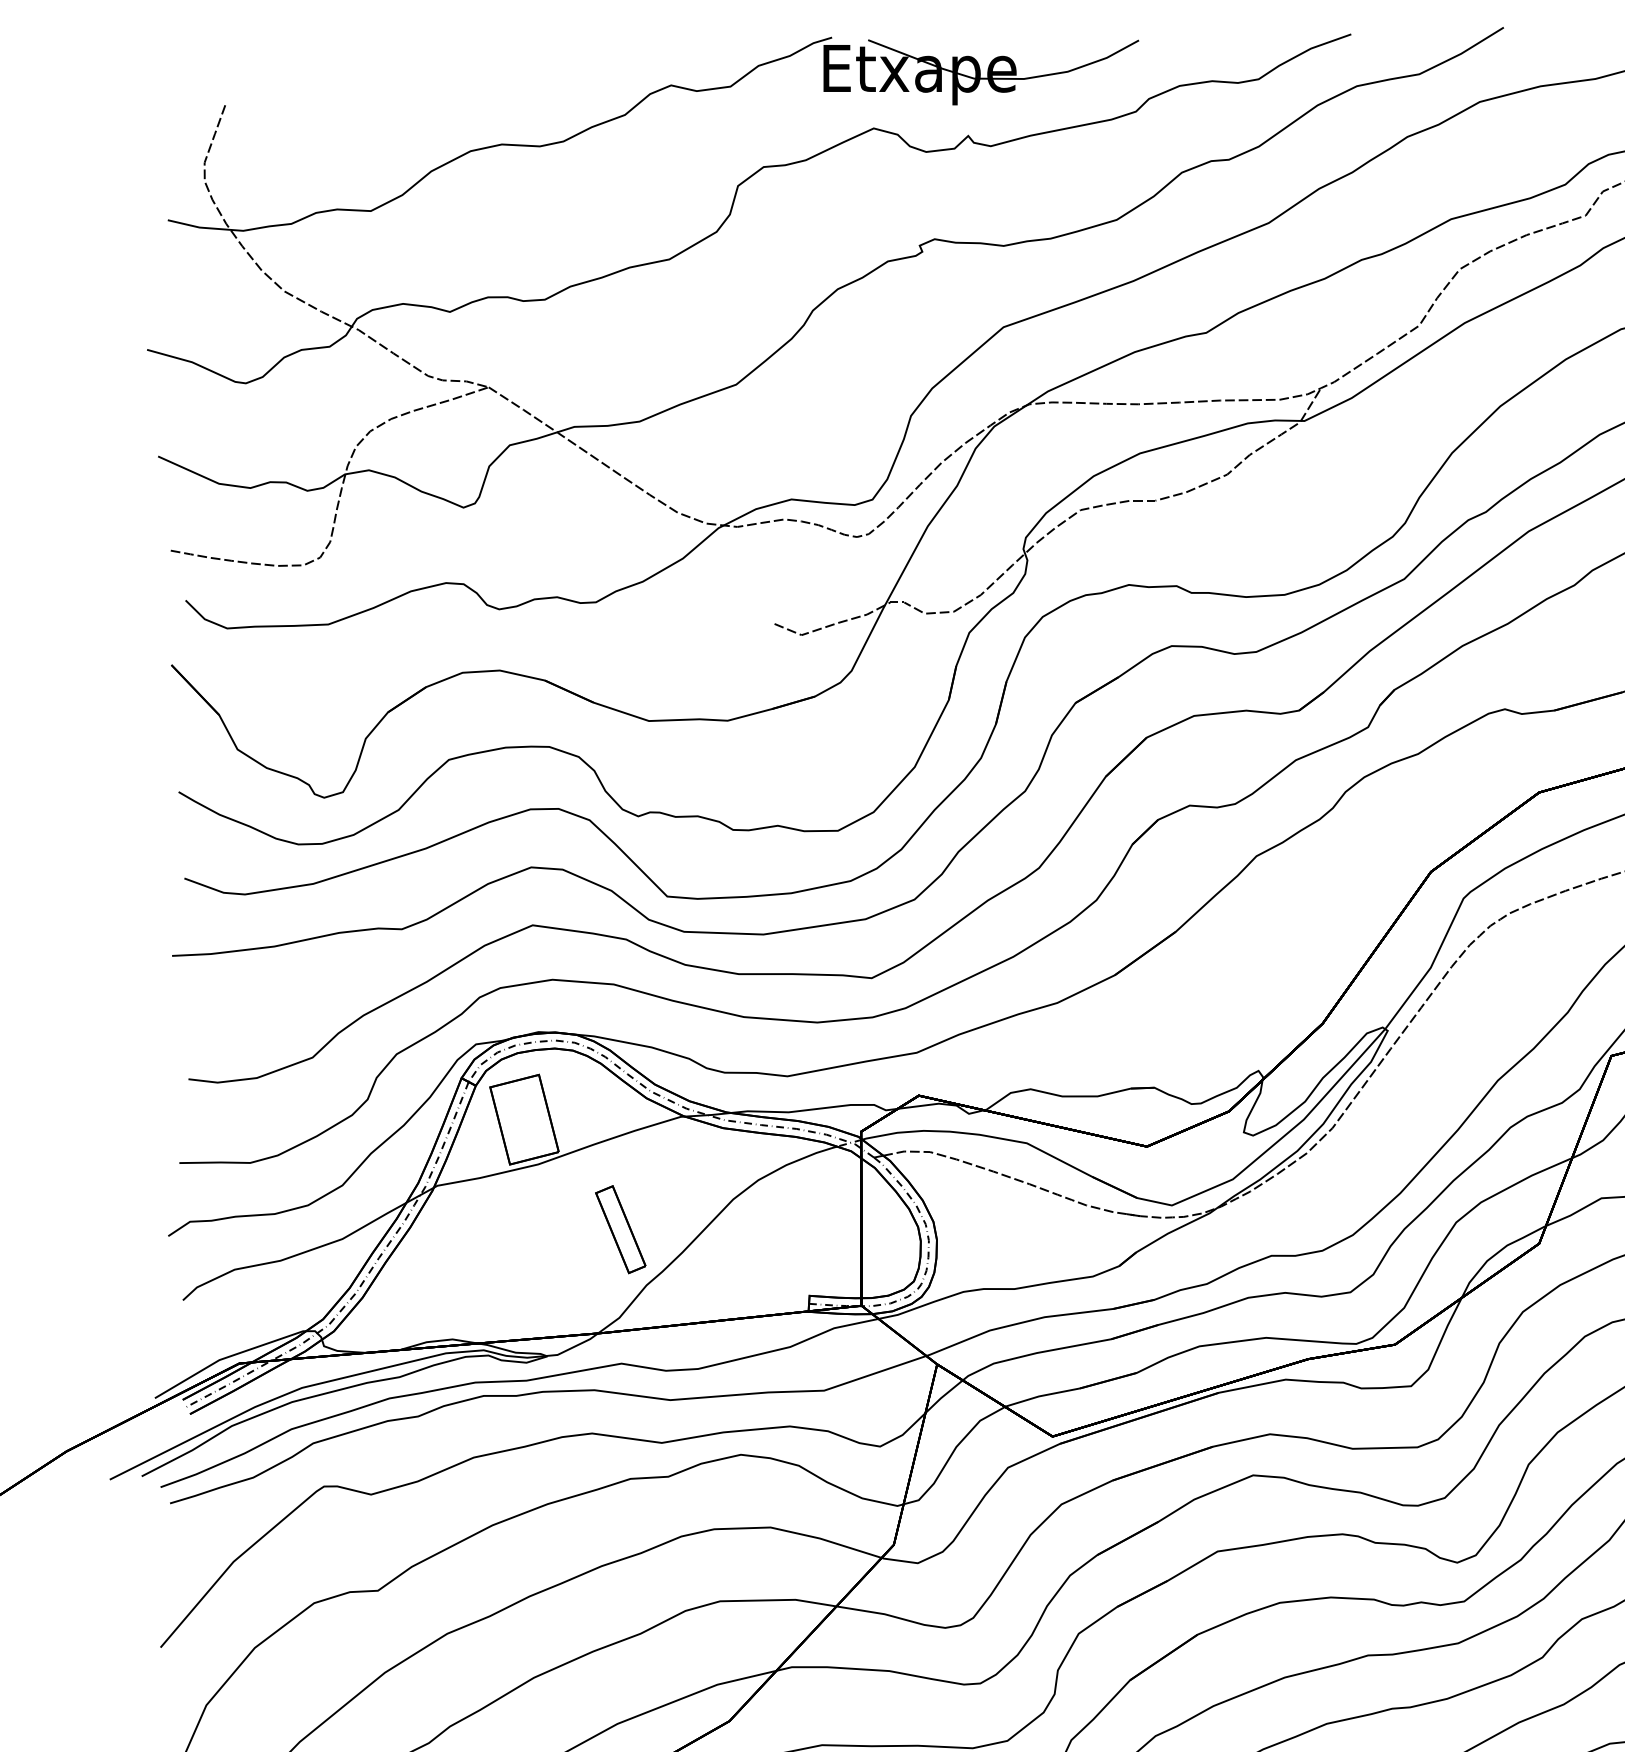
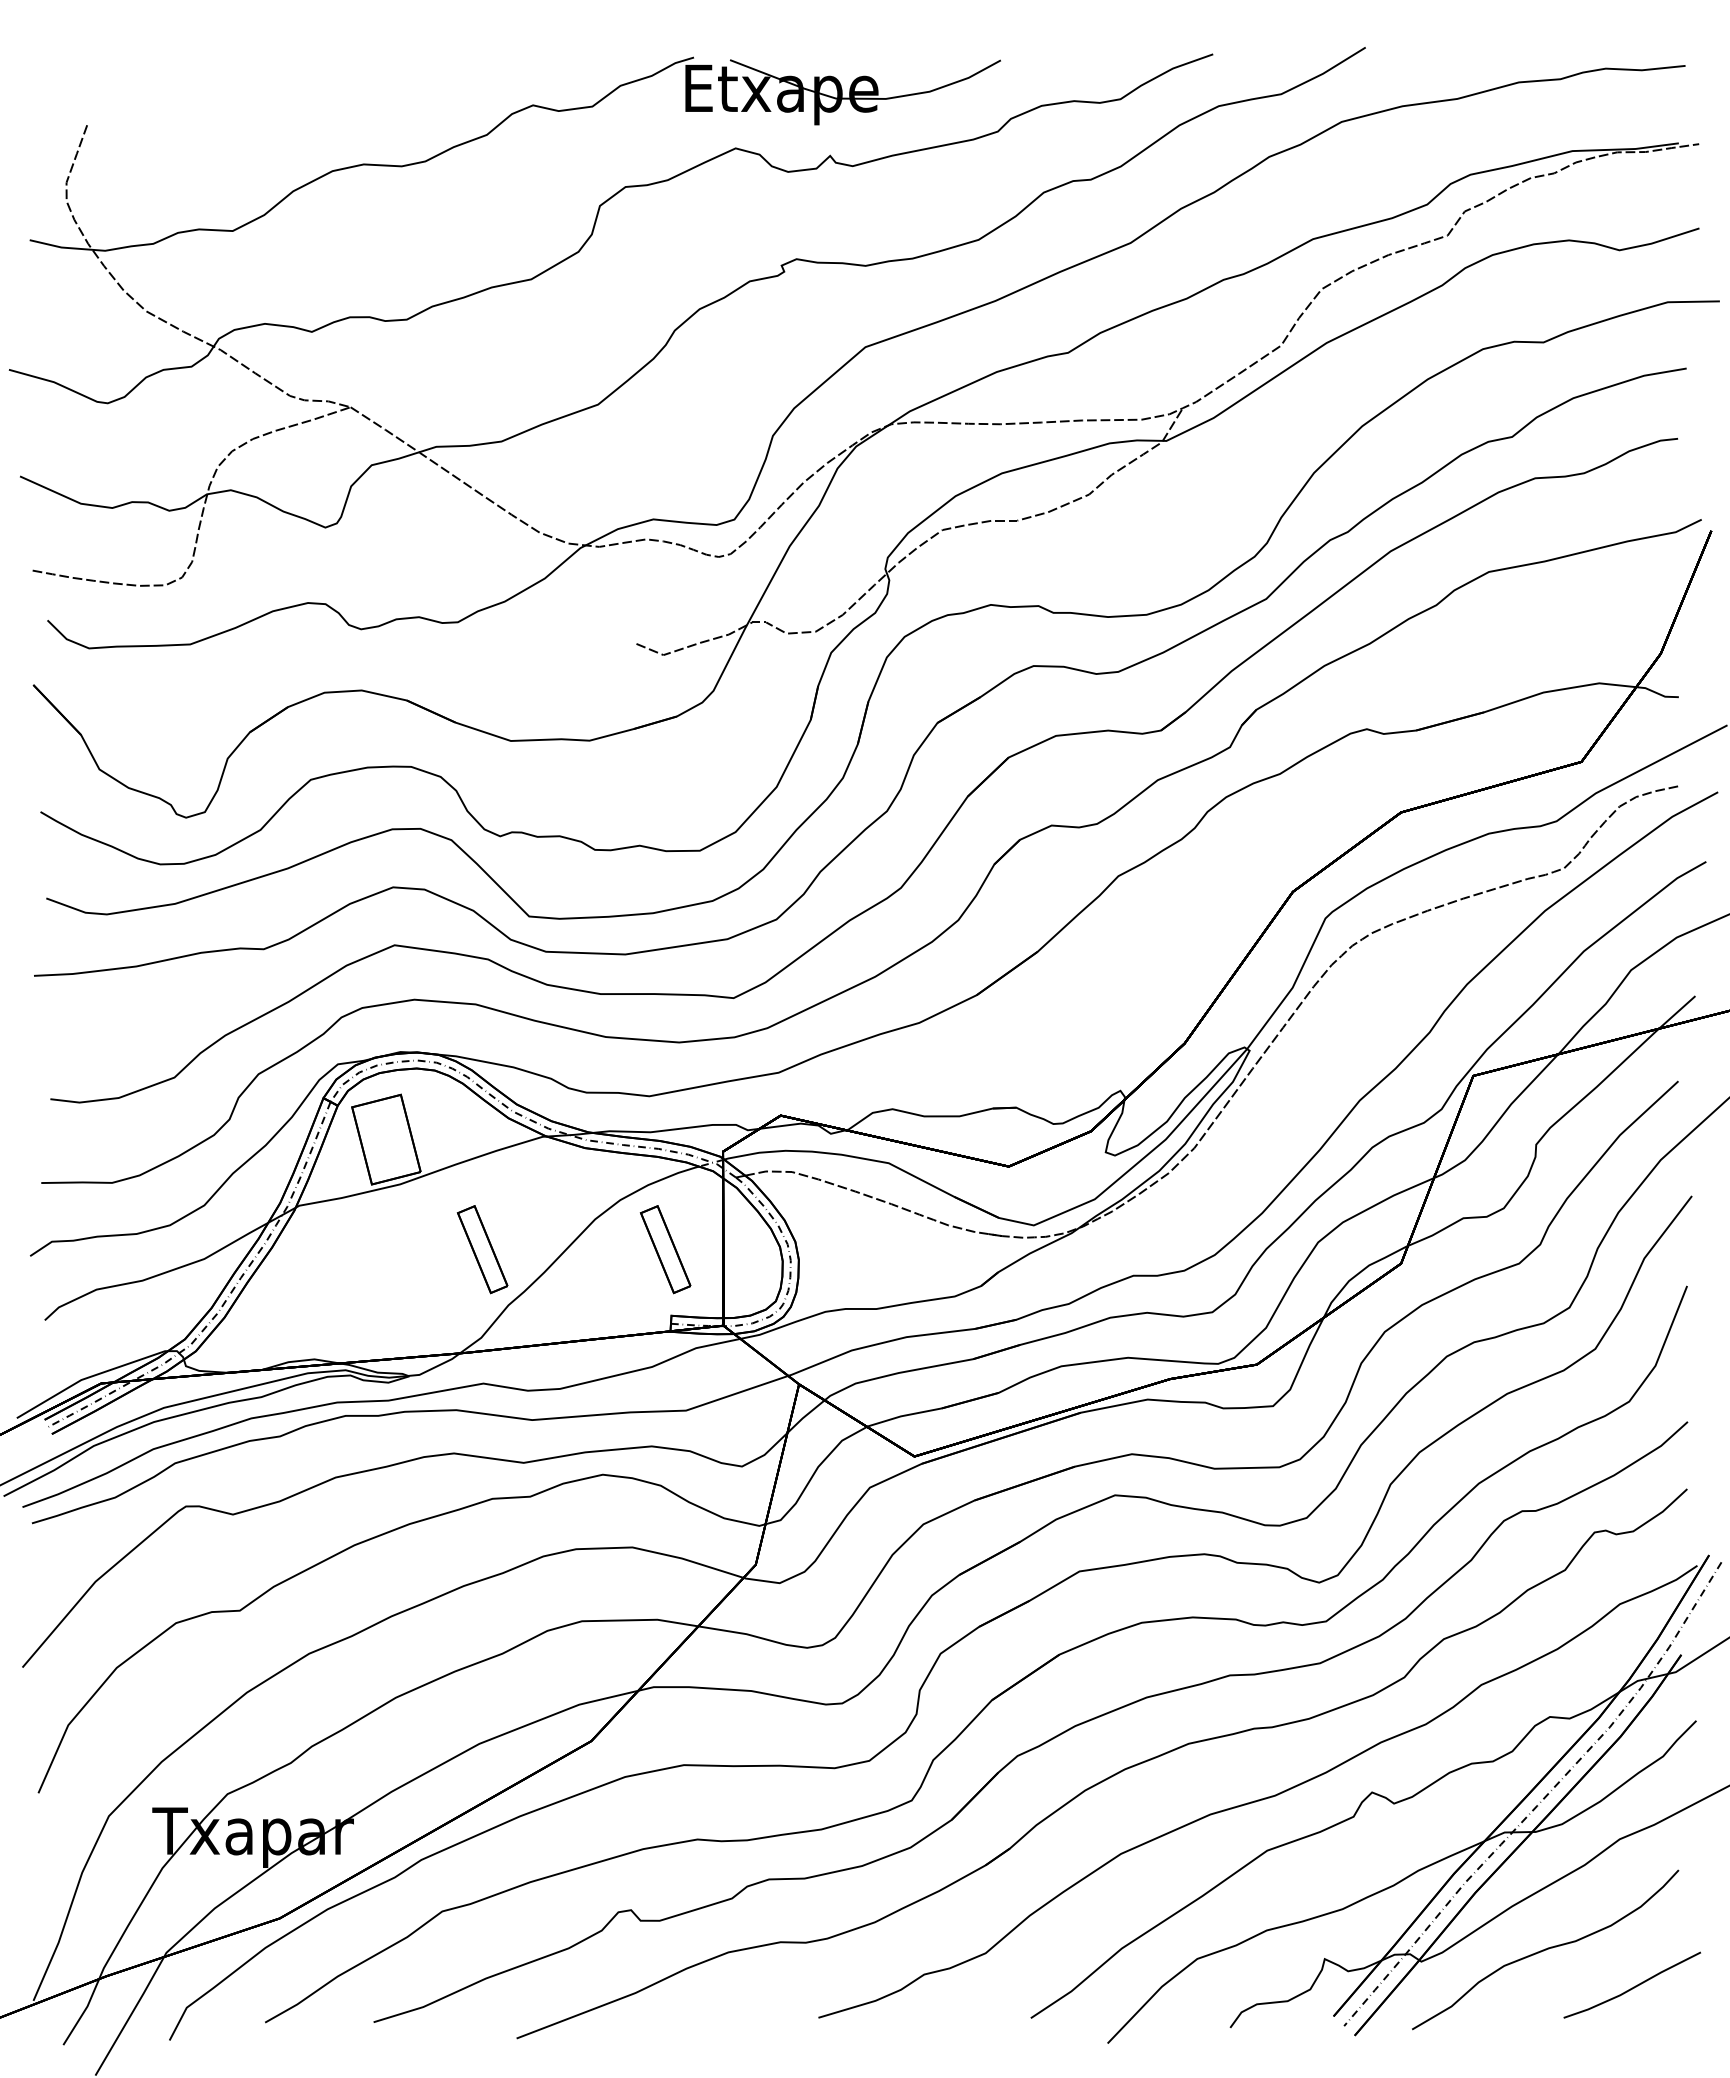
part: (803, 1229) -> (665, 1249), added

